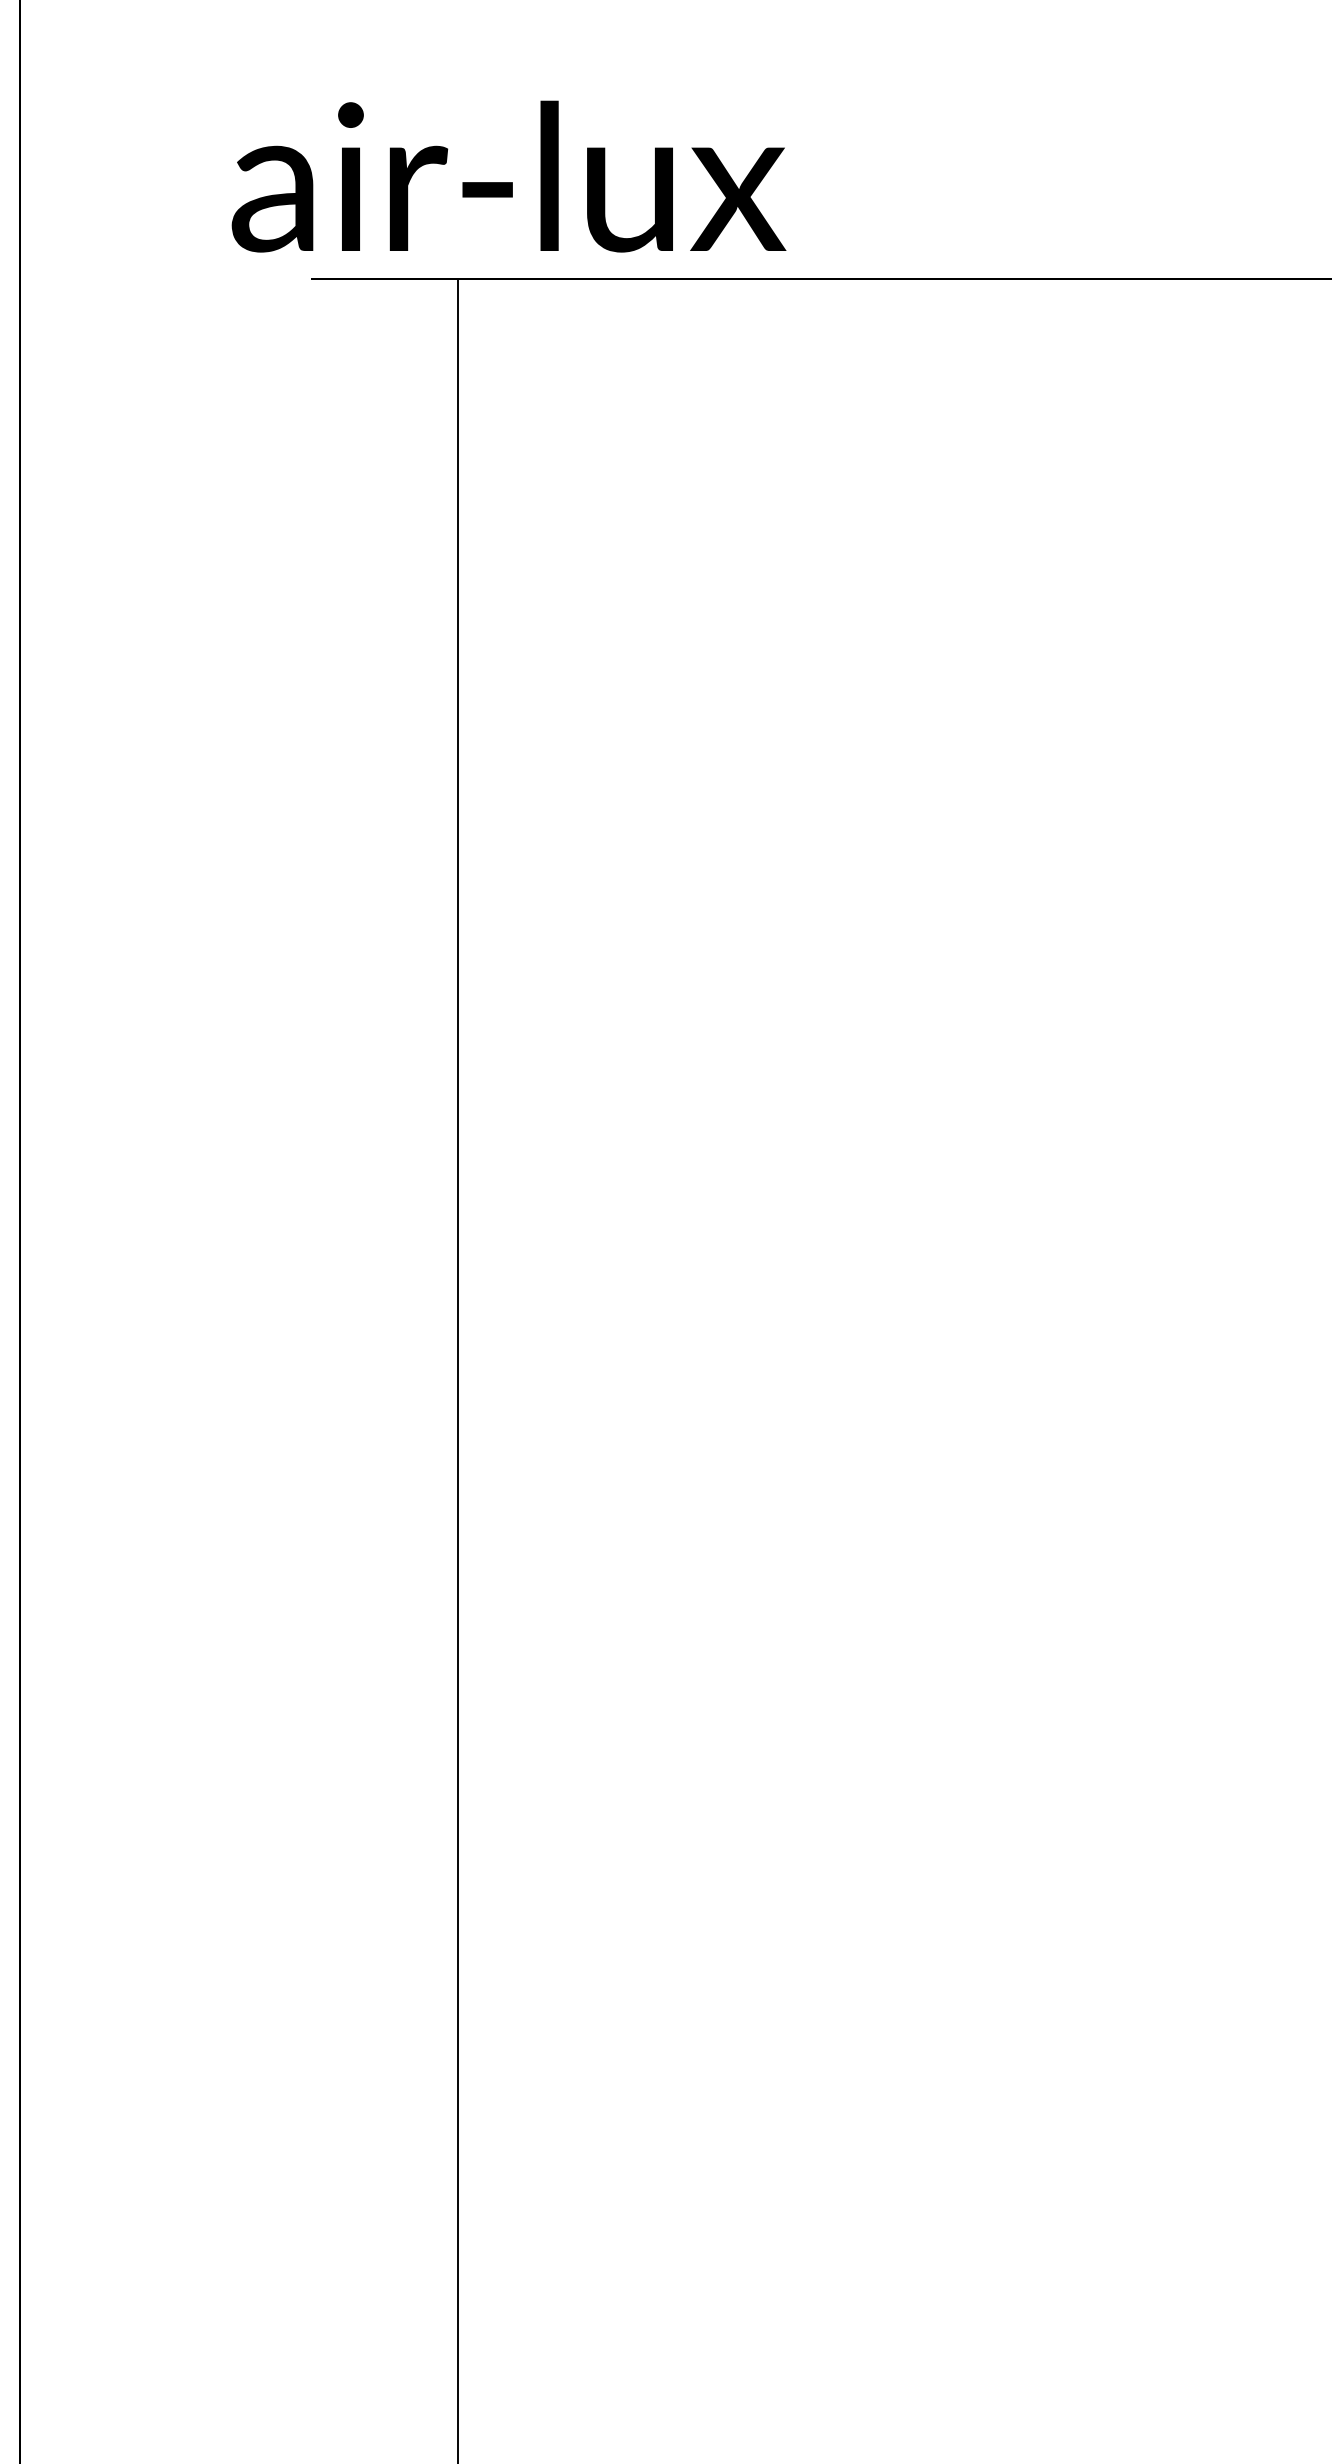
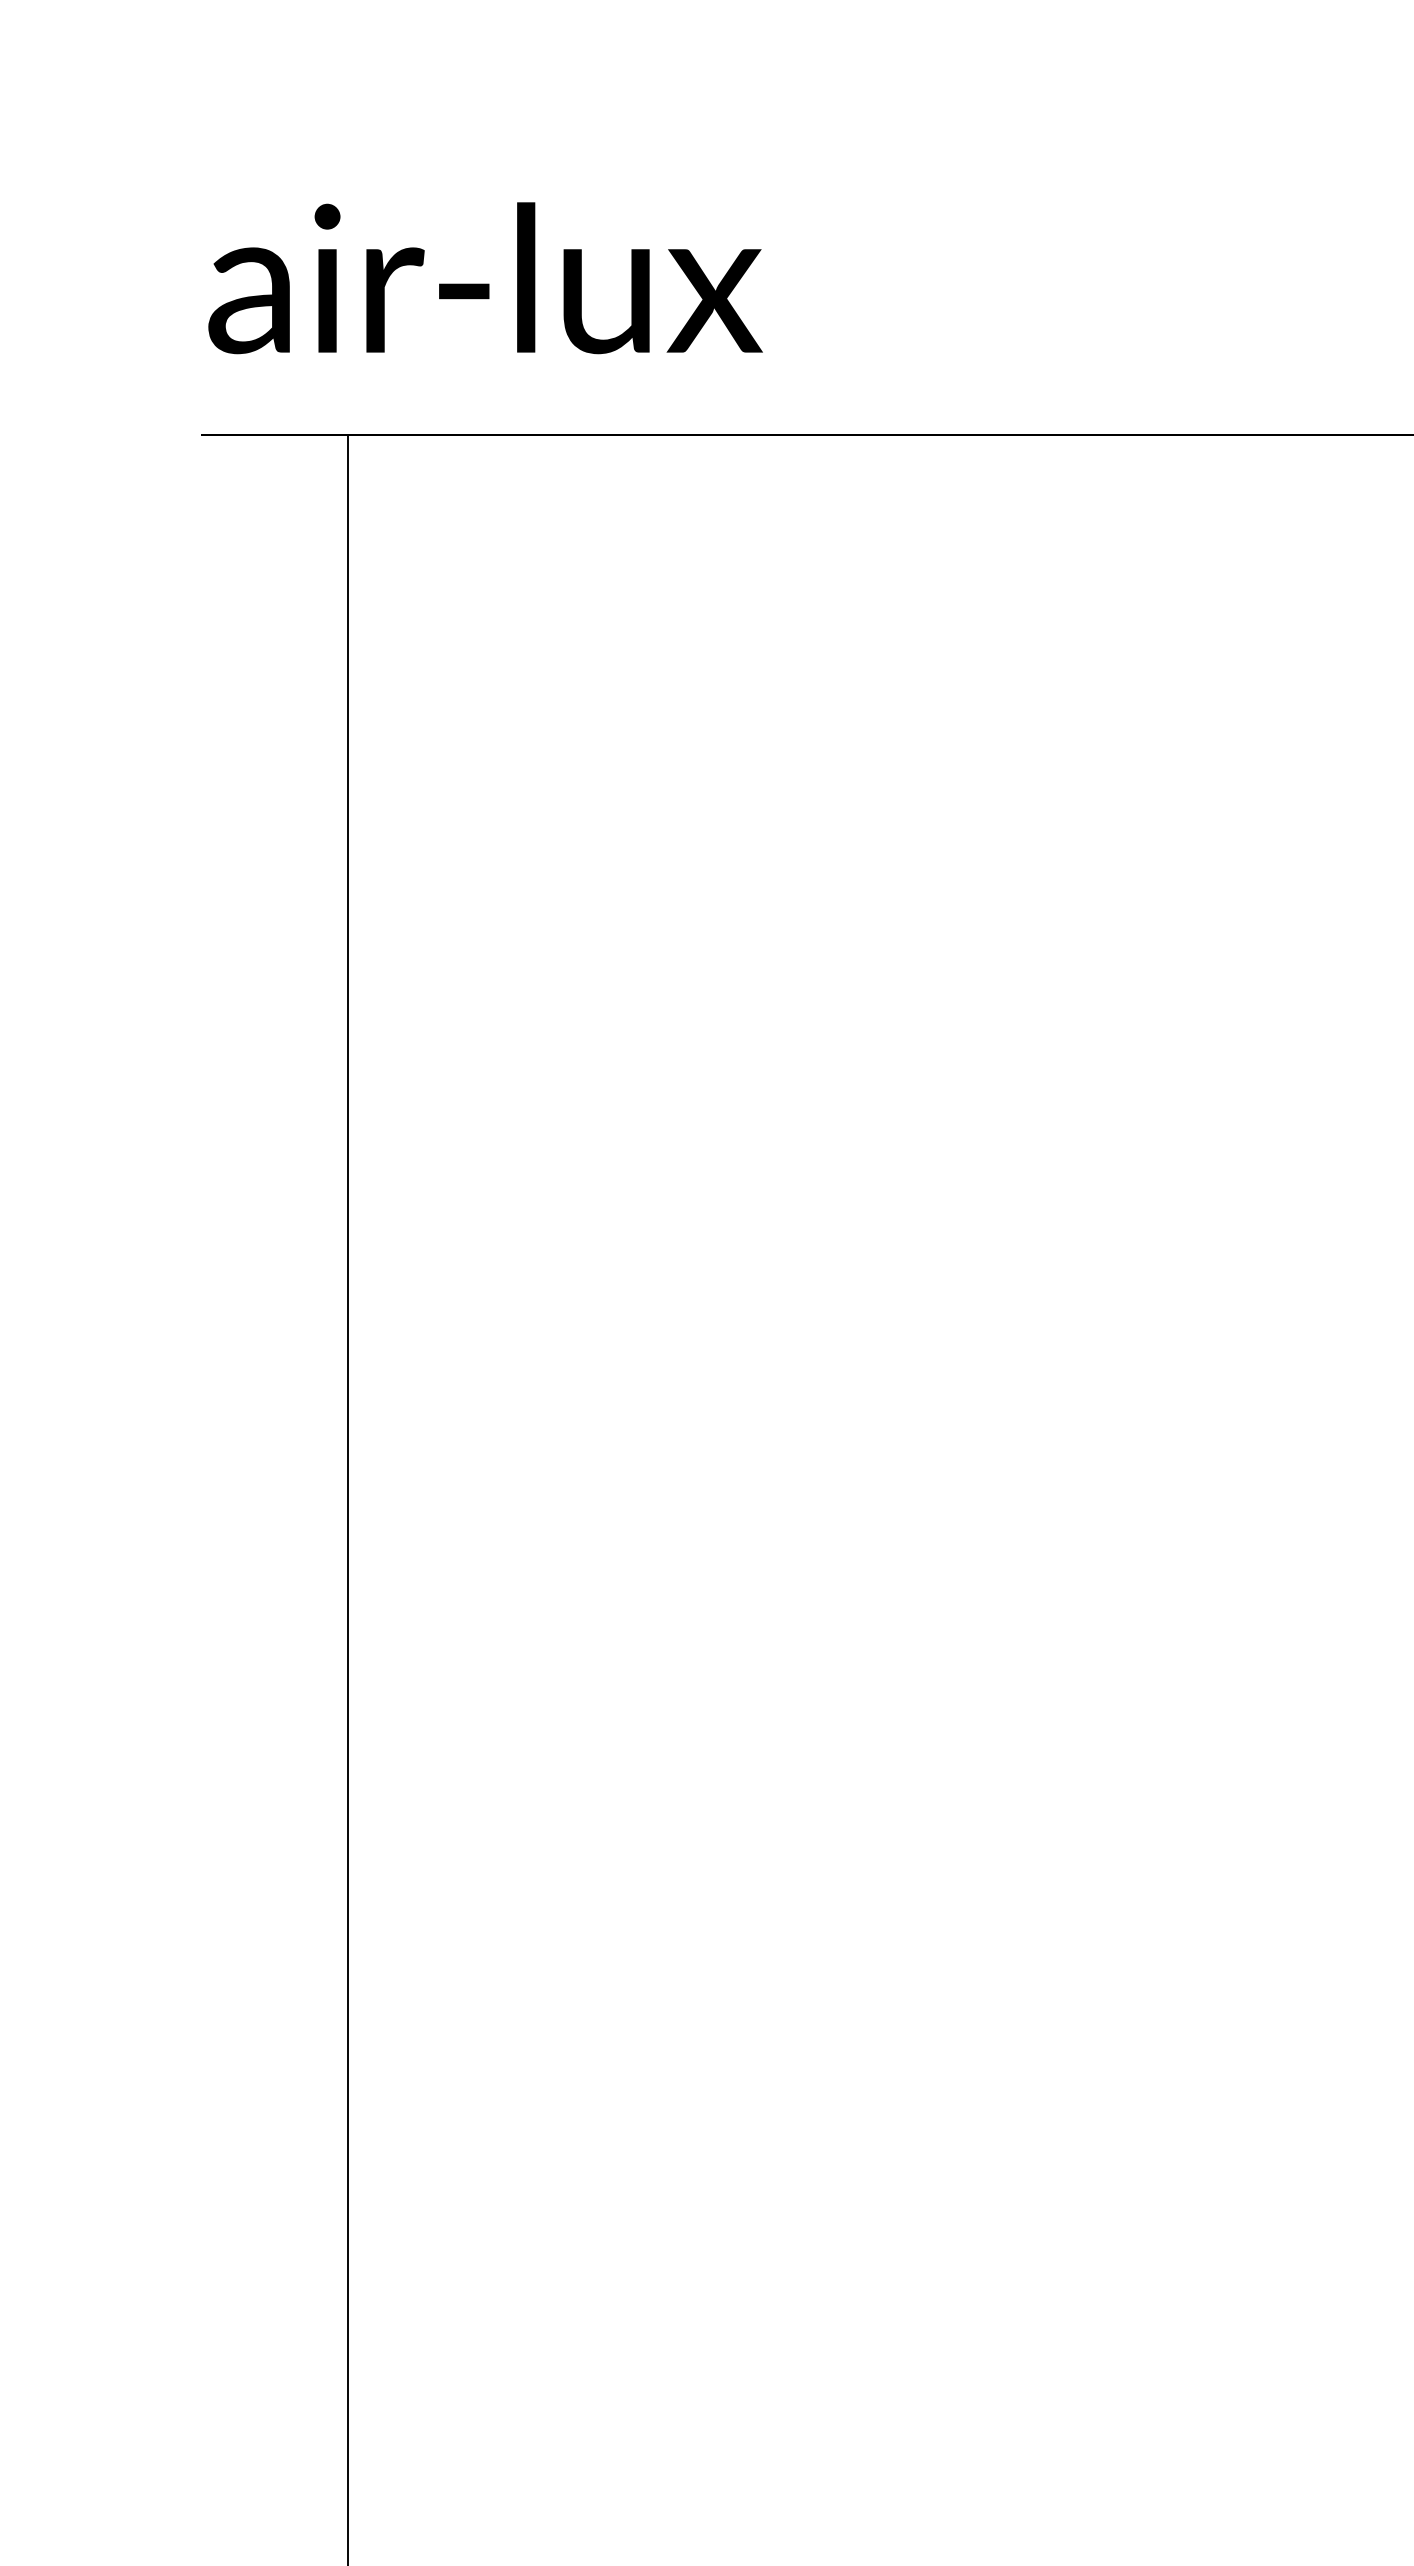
text: (508, 176) -> (485, 278), moved

